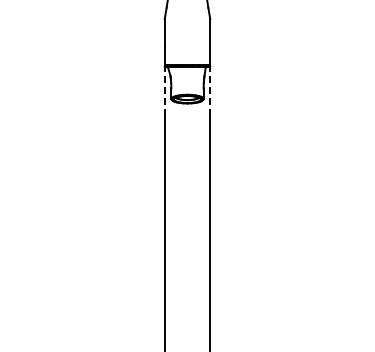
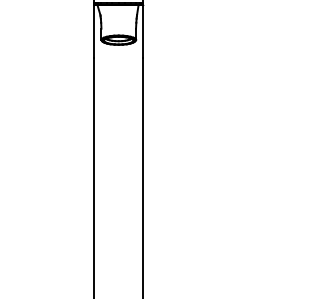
line: (164, 90) -> (94, 30), dashed -> solid
line: (210, 90) -> (143, 30), dashed -> solid

